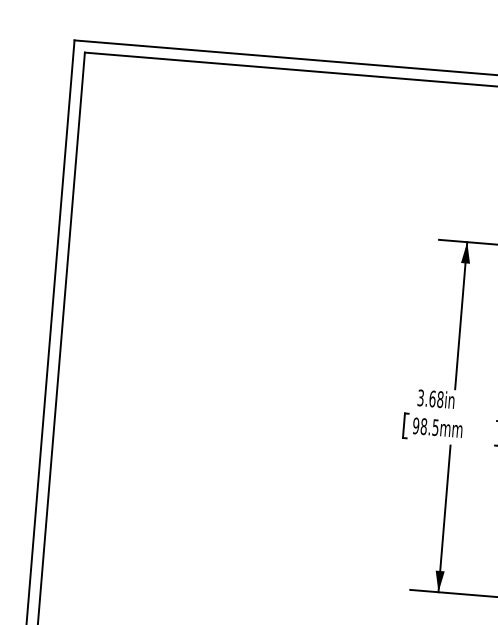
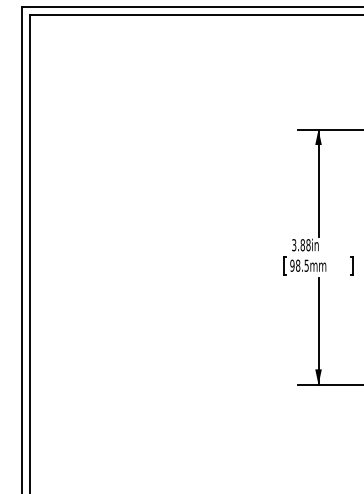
text: (432, 397) -> (302, 244), 3.68in -> 3.88in

